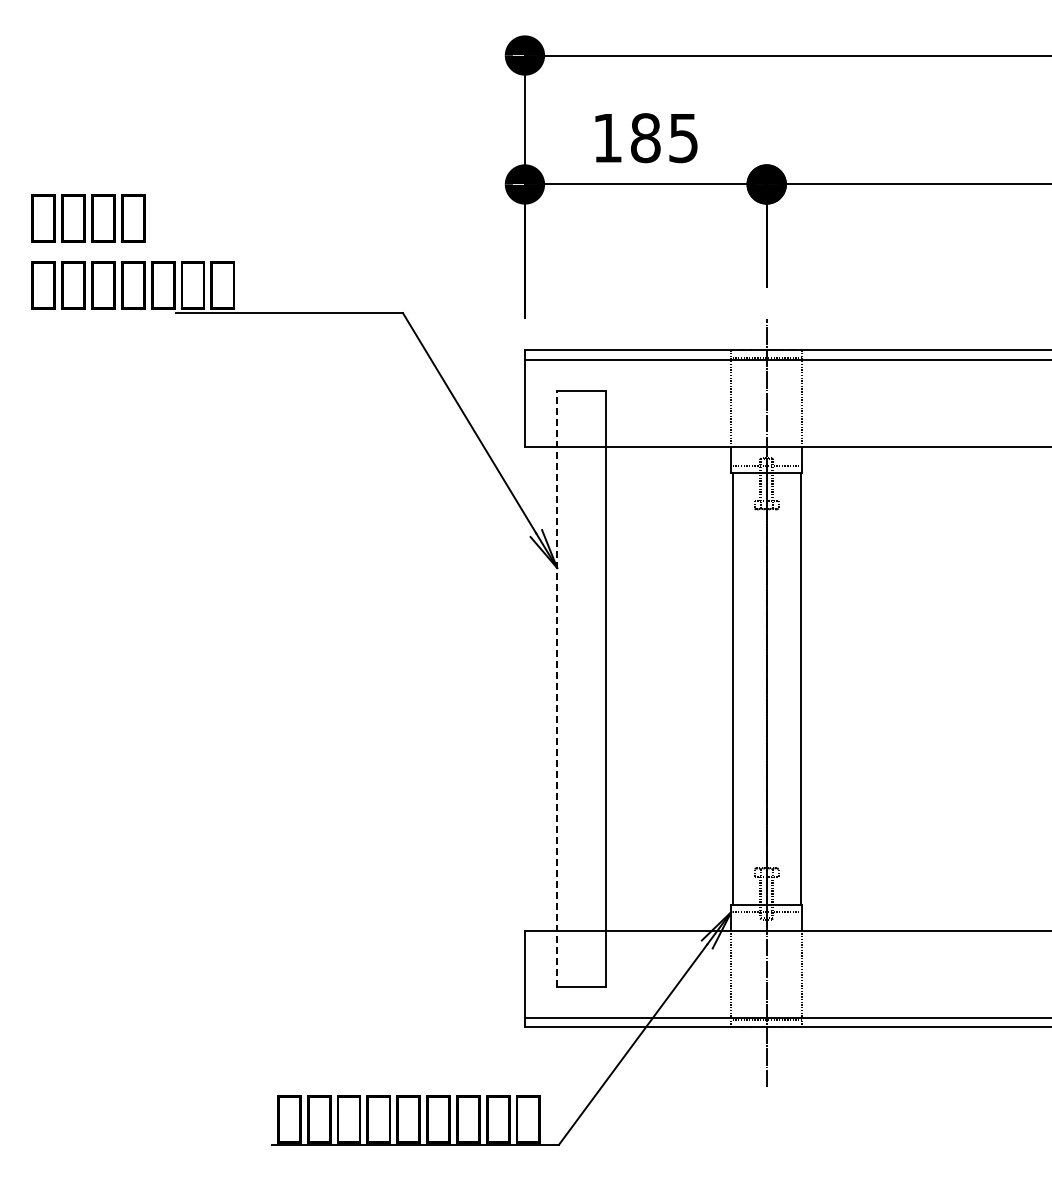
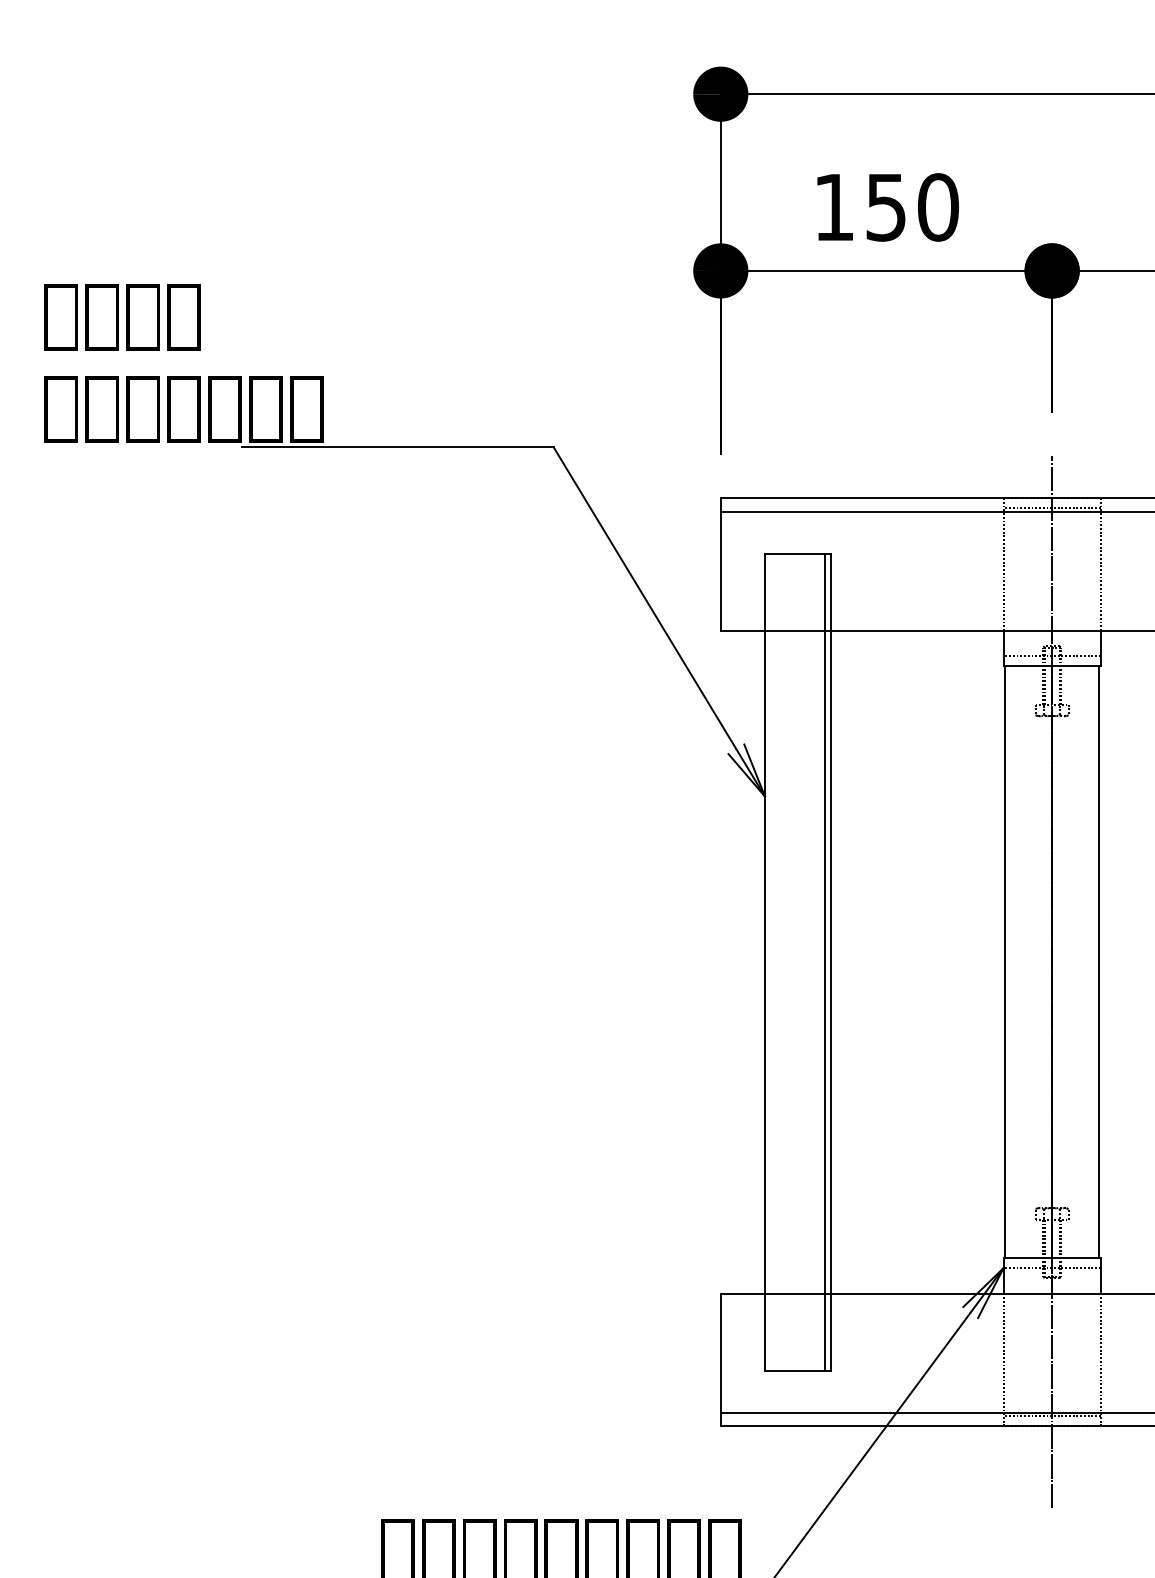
text: (664, 138) -> (912, 207), 185 -> 150
line: (557, 688) -> (765, 961), dashed -> solid
line: (600, 688) -> (824, 961), added

